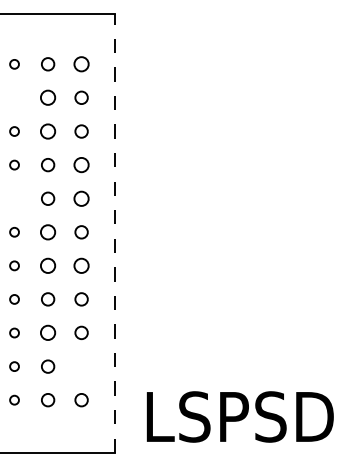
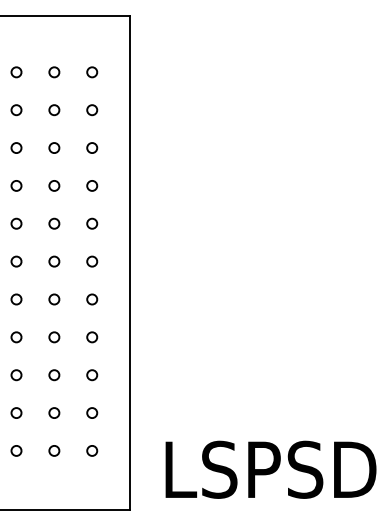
circle: (48, 64) -> (54, 72), size x0.71
circle: (81, 64) -> (92, 72), size x0.62
circle: (14, 98) -> (16, 110), added
circle: (48, 98) -> (54, 110), size x0.62
circle: (81, 98) -> (92, 110), size x0.71
circle: (48, 131) -> (54, 147), size x0.62
circle: (81, 131) -> (92, 147), size x0.71
circle: (48, 164) -> (54, 185), size x0.71
circle: (81, 164) -> (92, 185), size x0.62
circle: (14, 198) -> (16, 223), added
circle: (48, 198) -> (54, 223), size x0.71
circle: (81, 198) -> (92, 223), size x0.62
circle: (48, 232) -> (54, 261), size x0.62
circle: (81, 232) -> (92, 261), size x0.71
line: (114, 233) -> (129, 262), dashed -> solid
circle: (48, 265) -> (54, 299), size x0.62
circle: (81, 265) -> (92, 299), size x0.62
circle: (48, 299) -> (54, 337), size x0.71
circle: (81, 299) -> (92, 337), size x0.71
circle: (48, 333) -> (54, 375), size x0.62
circle: (81, 333) -> (92, 375), size x0.71
circle: (48, 366) -> (54, 412), size x0.71
circle: (81, 366) -> (92, 412), added
circle: (48, 399) -> (54, 450), size x0.71
circle: (81, 399) -> (92, 450), size x0.71

